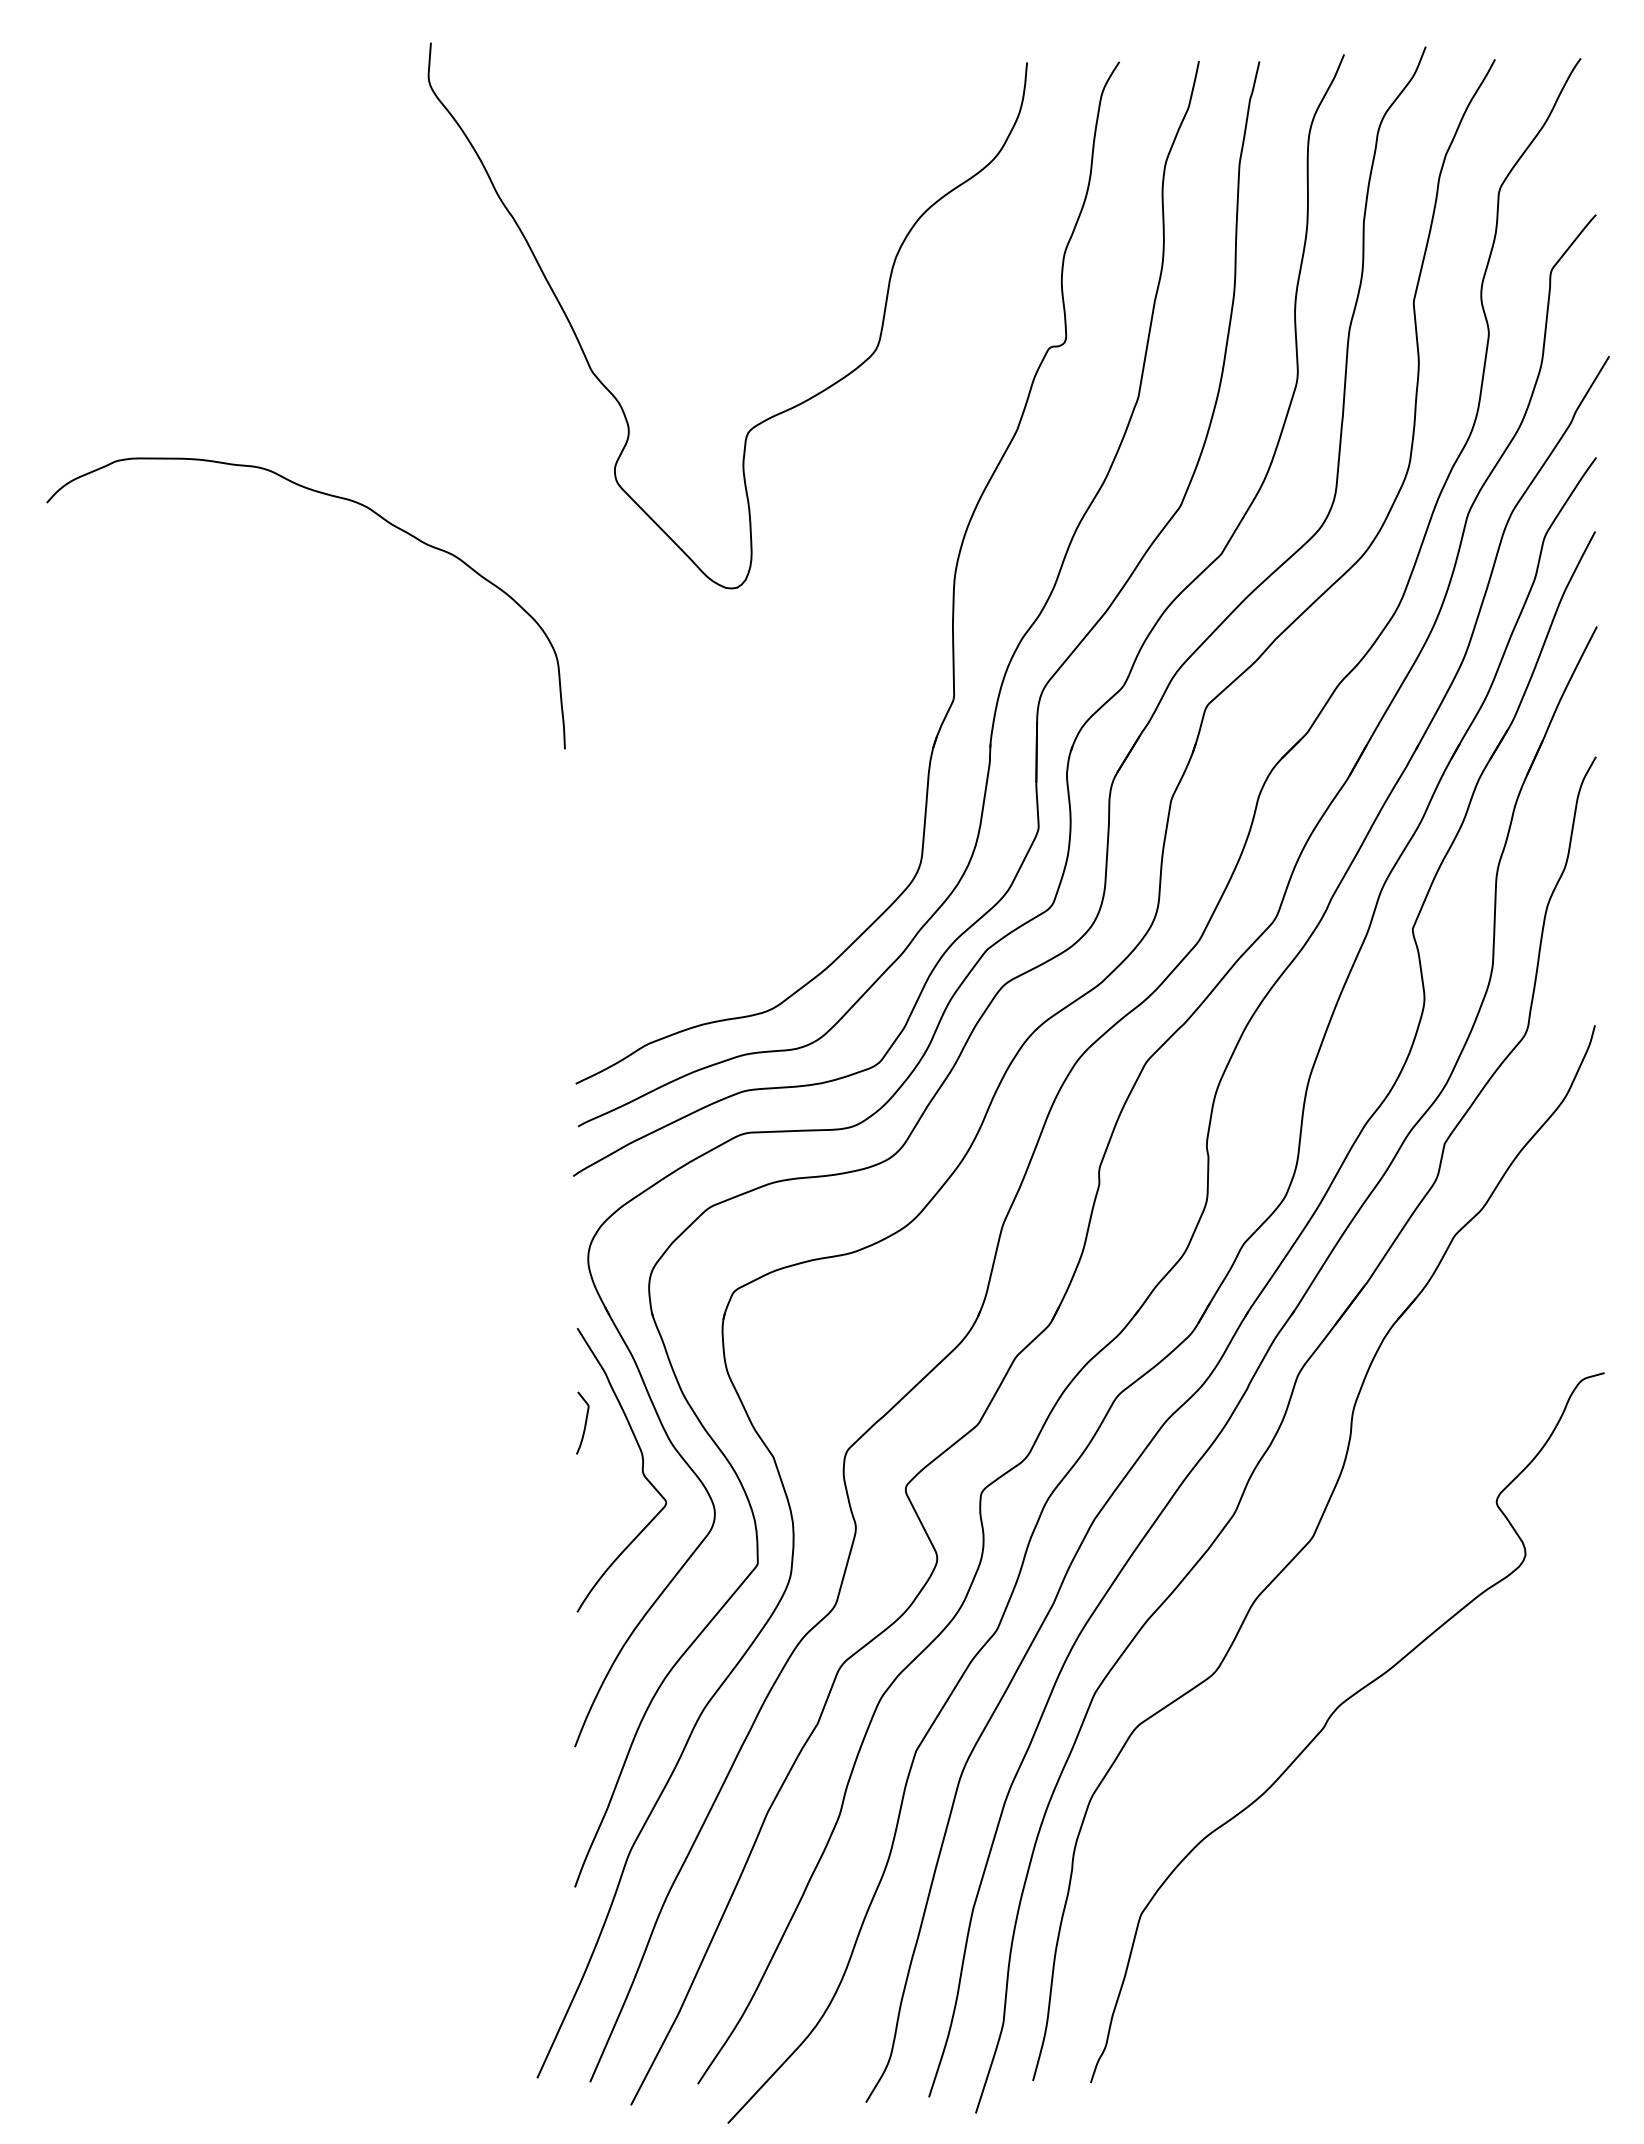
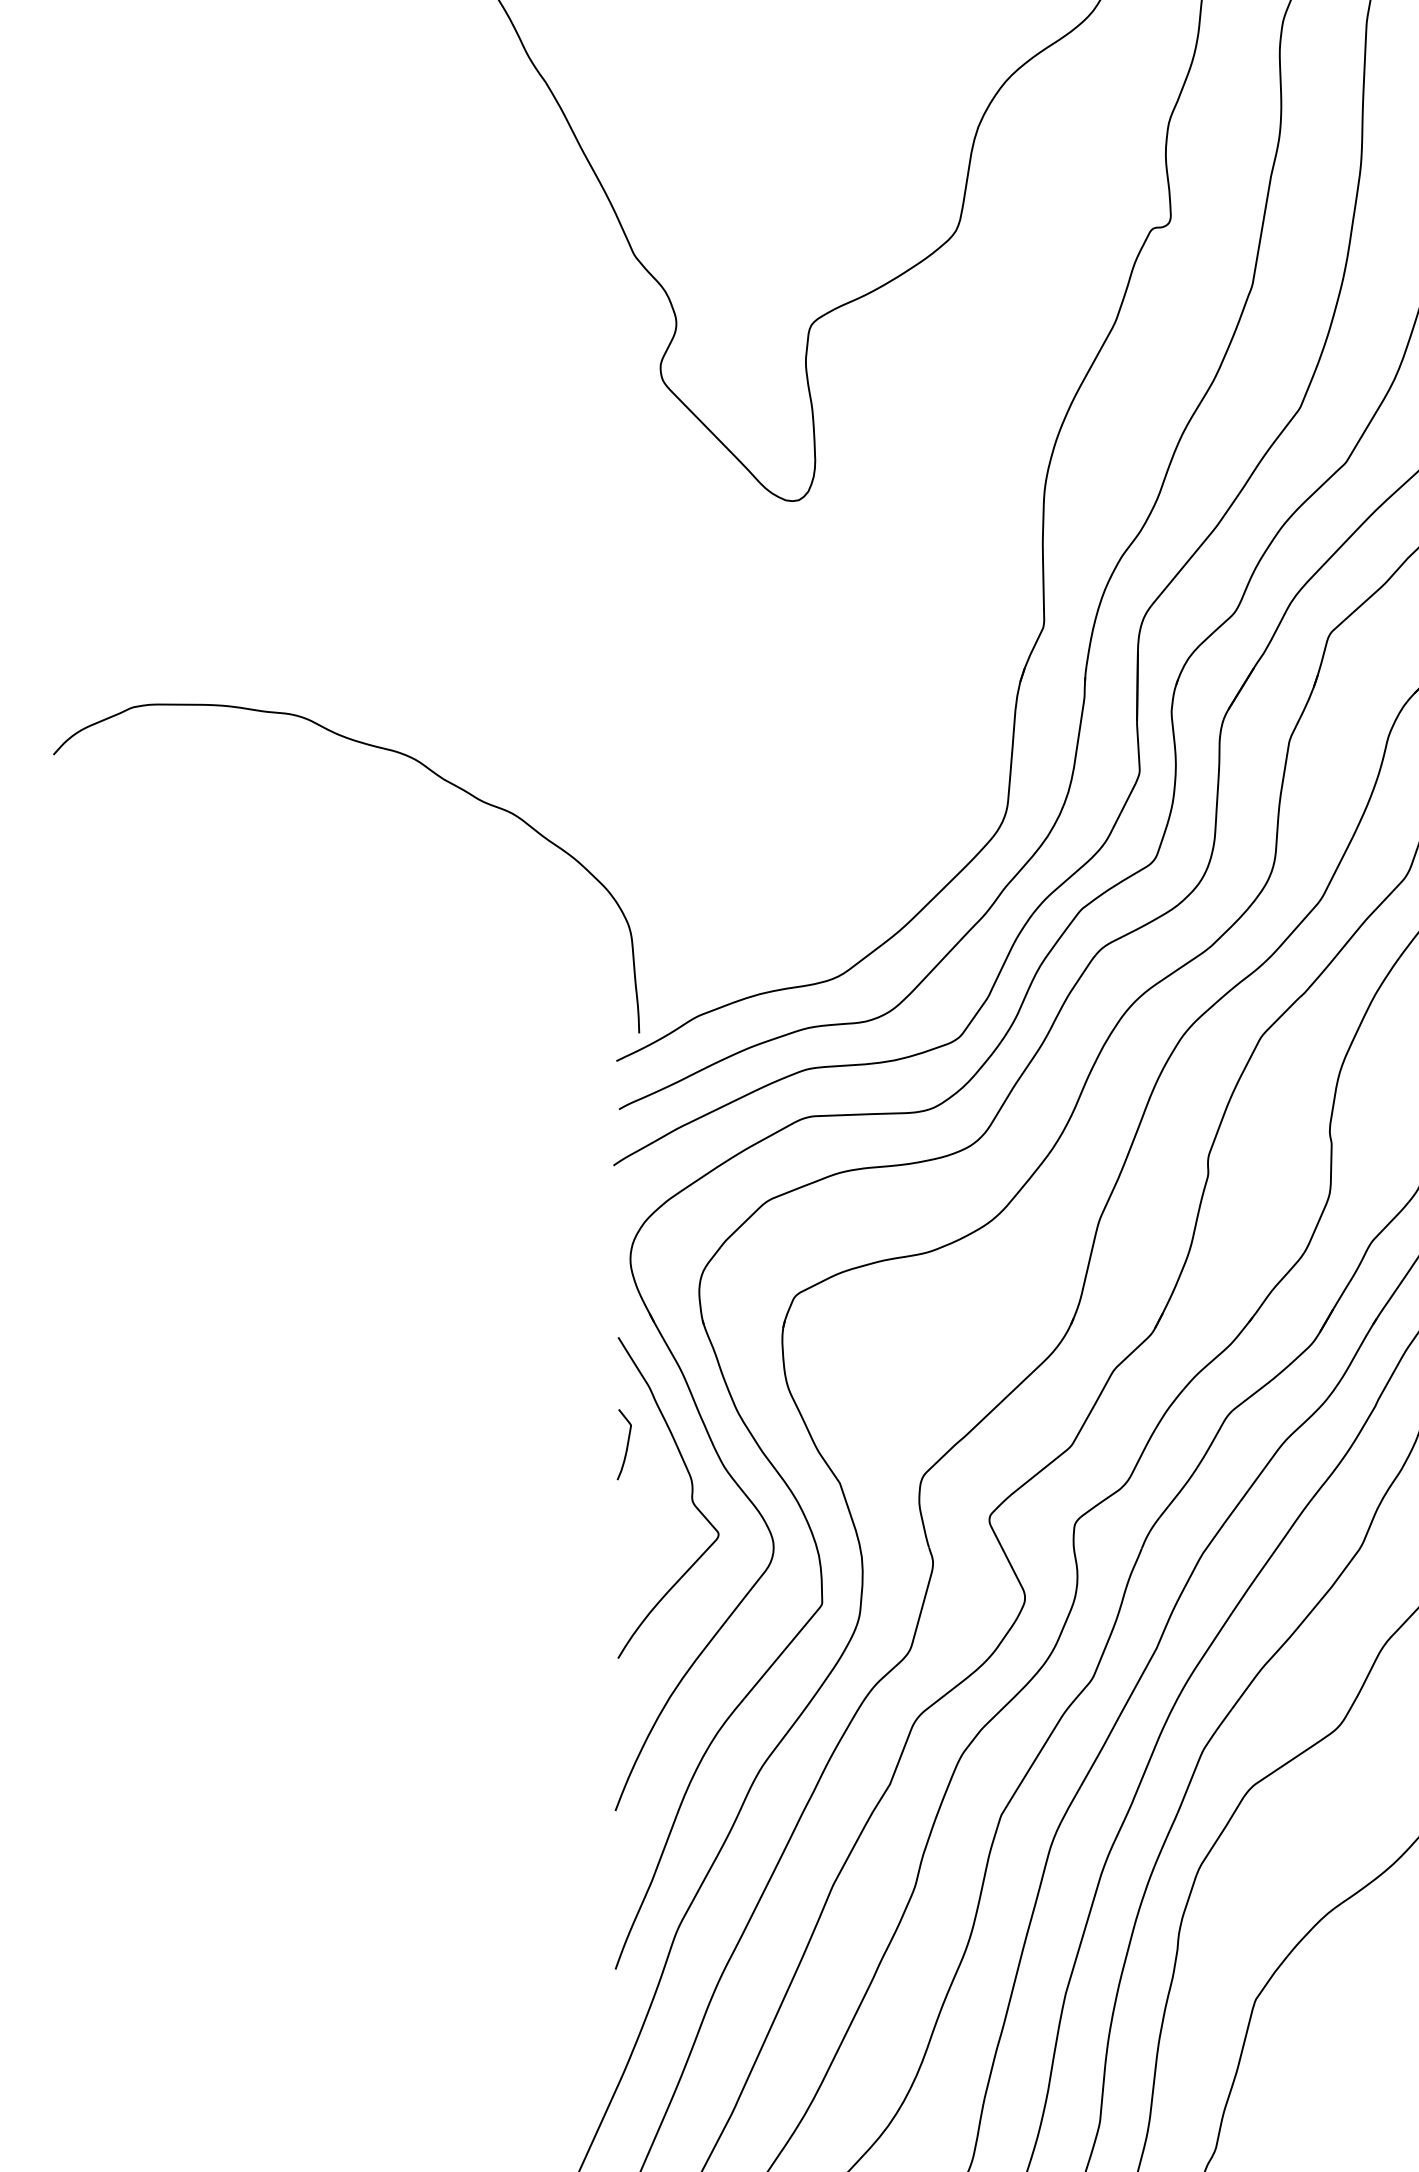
curve: (330, 496) -> (374, 747), moved

